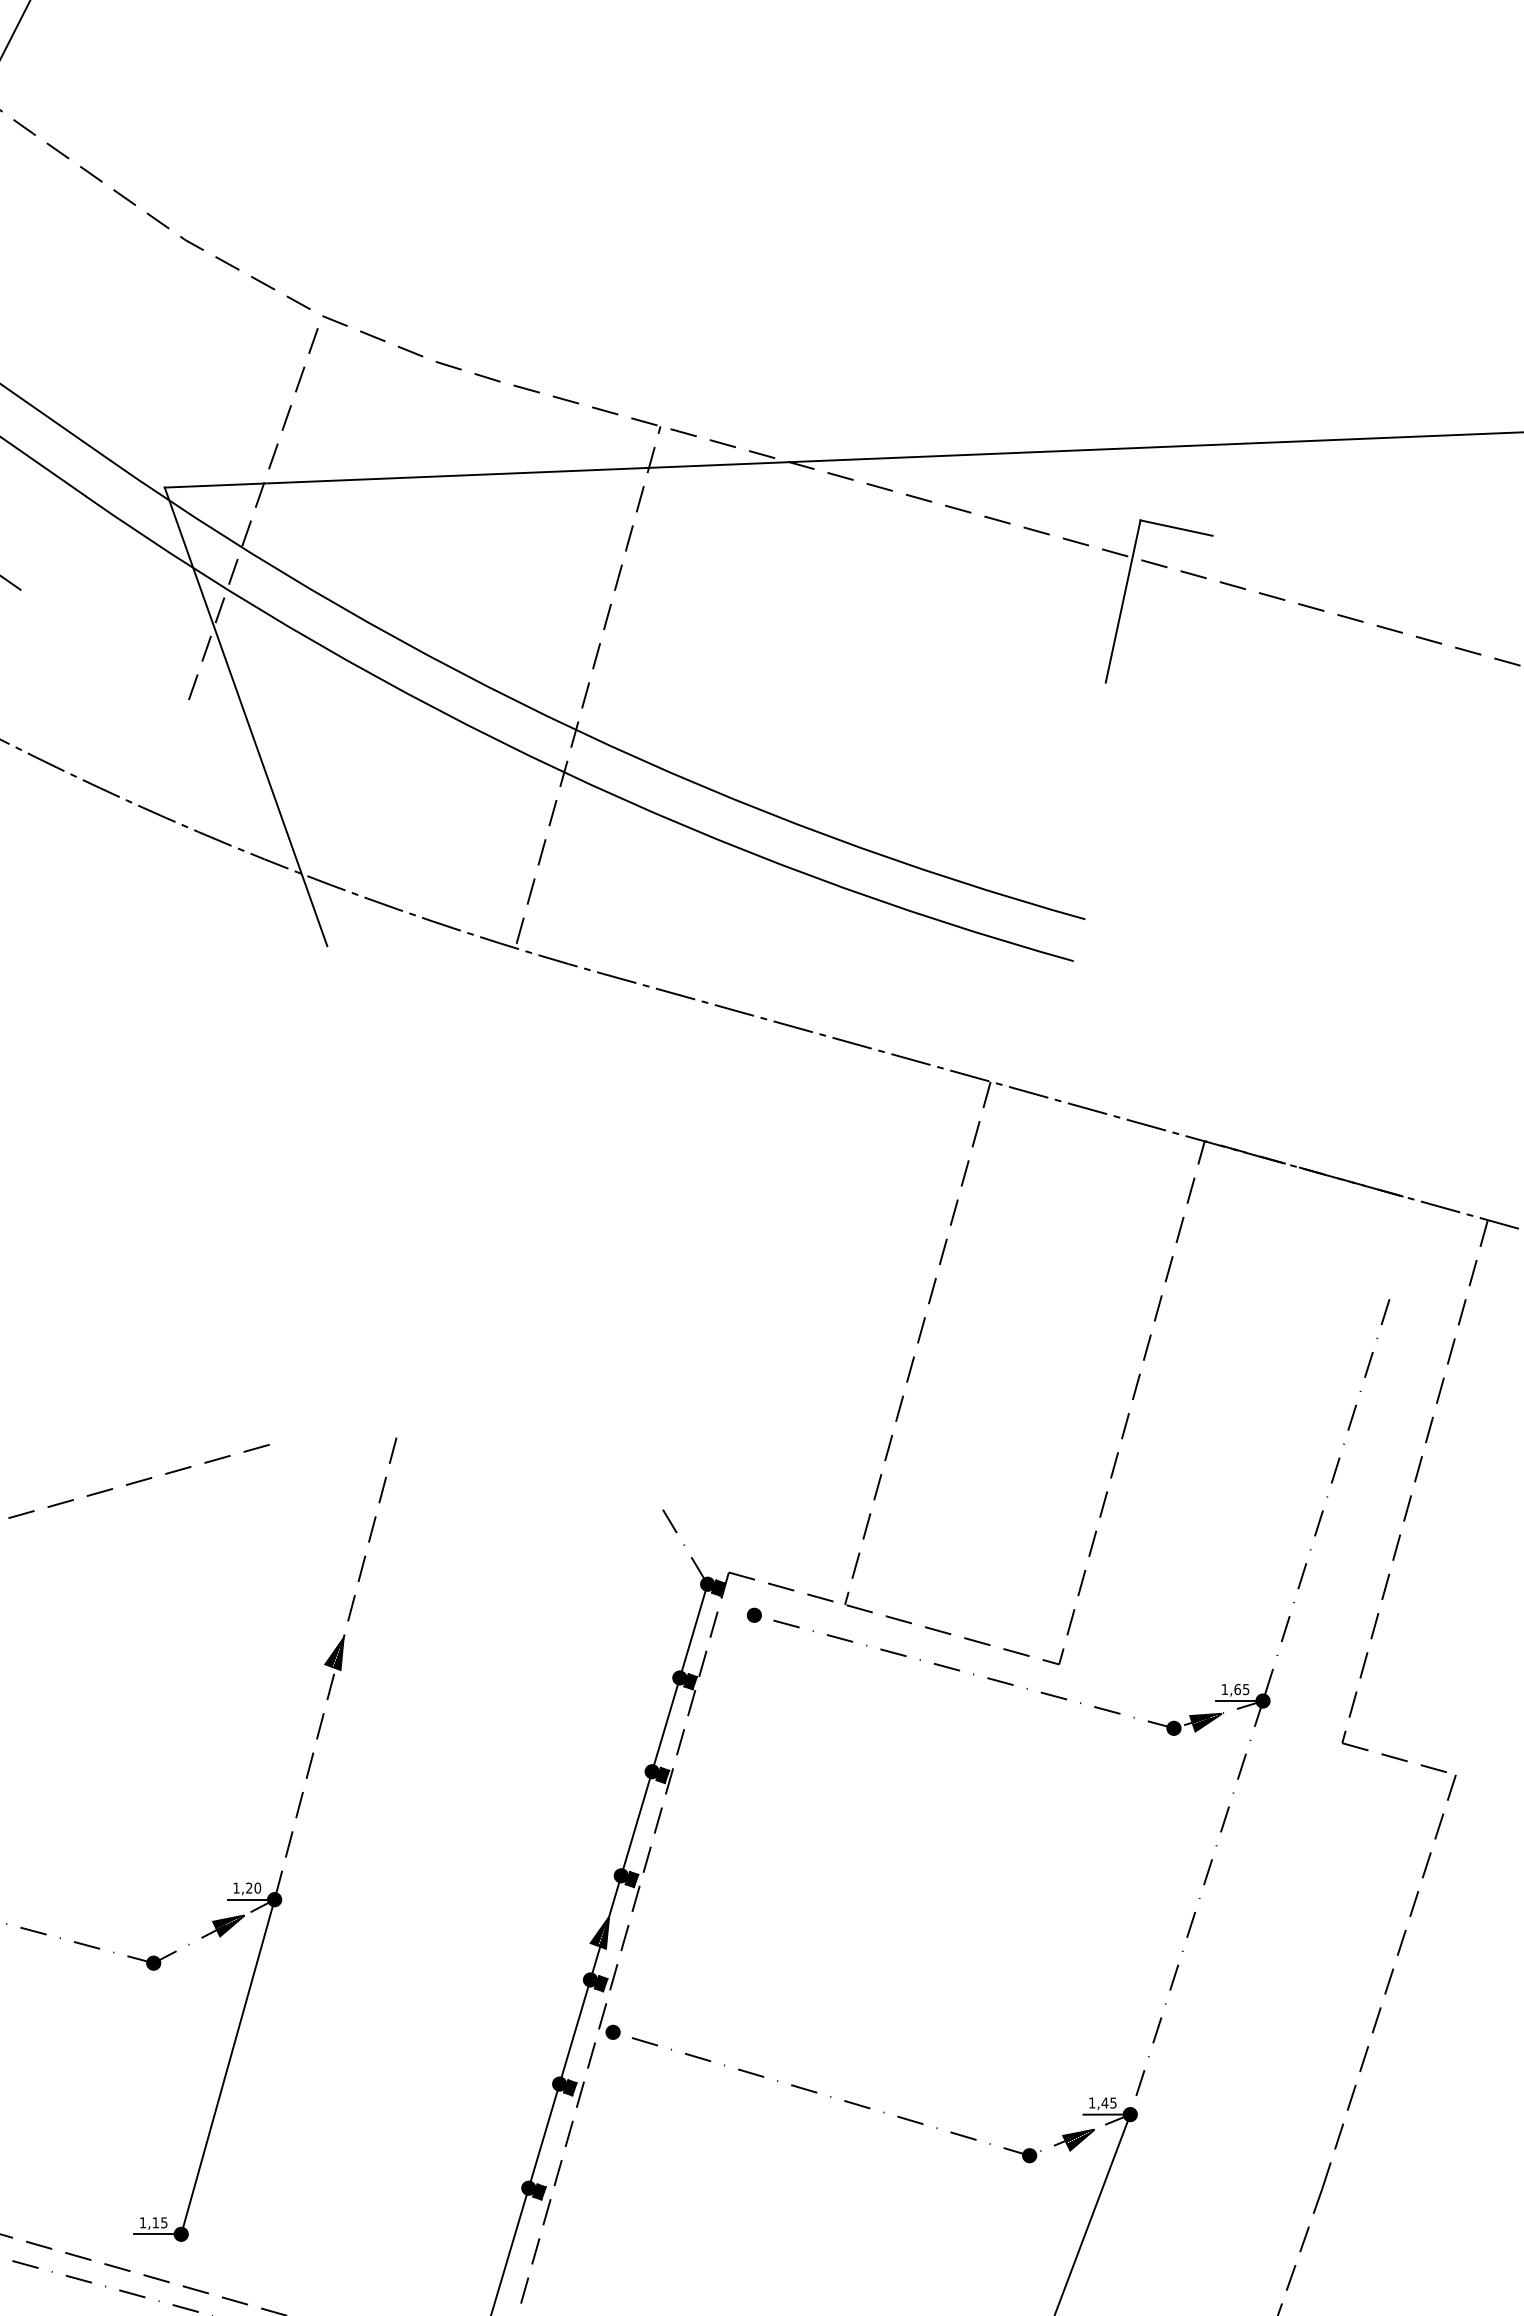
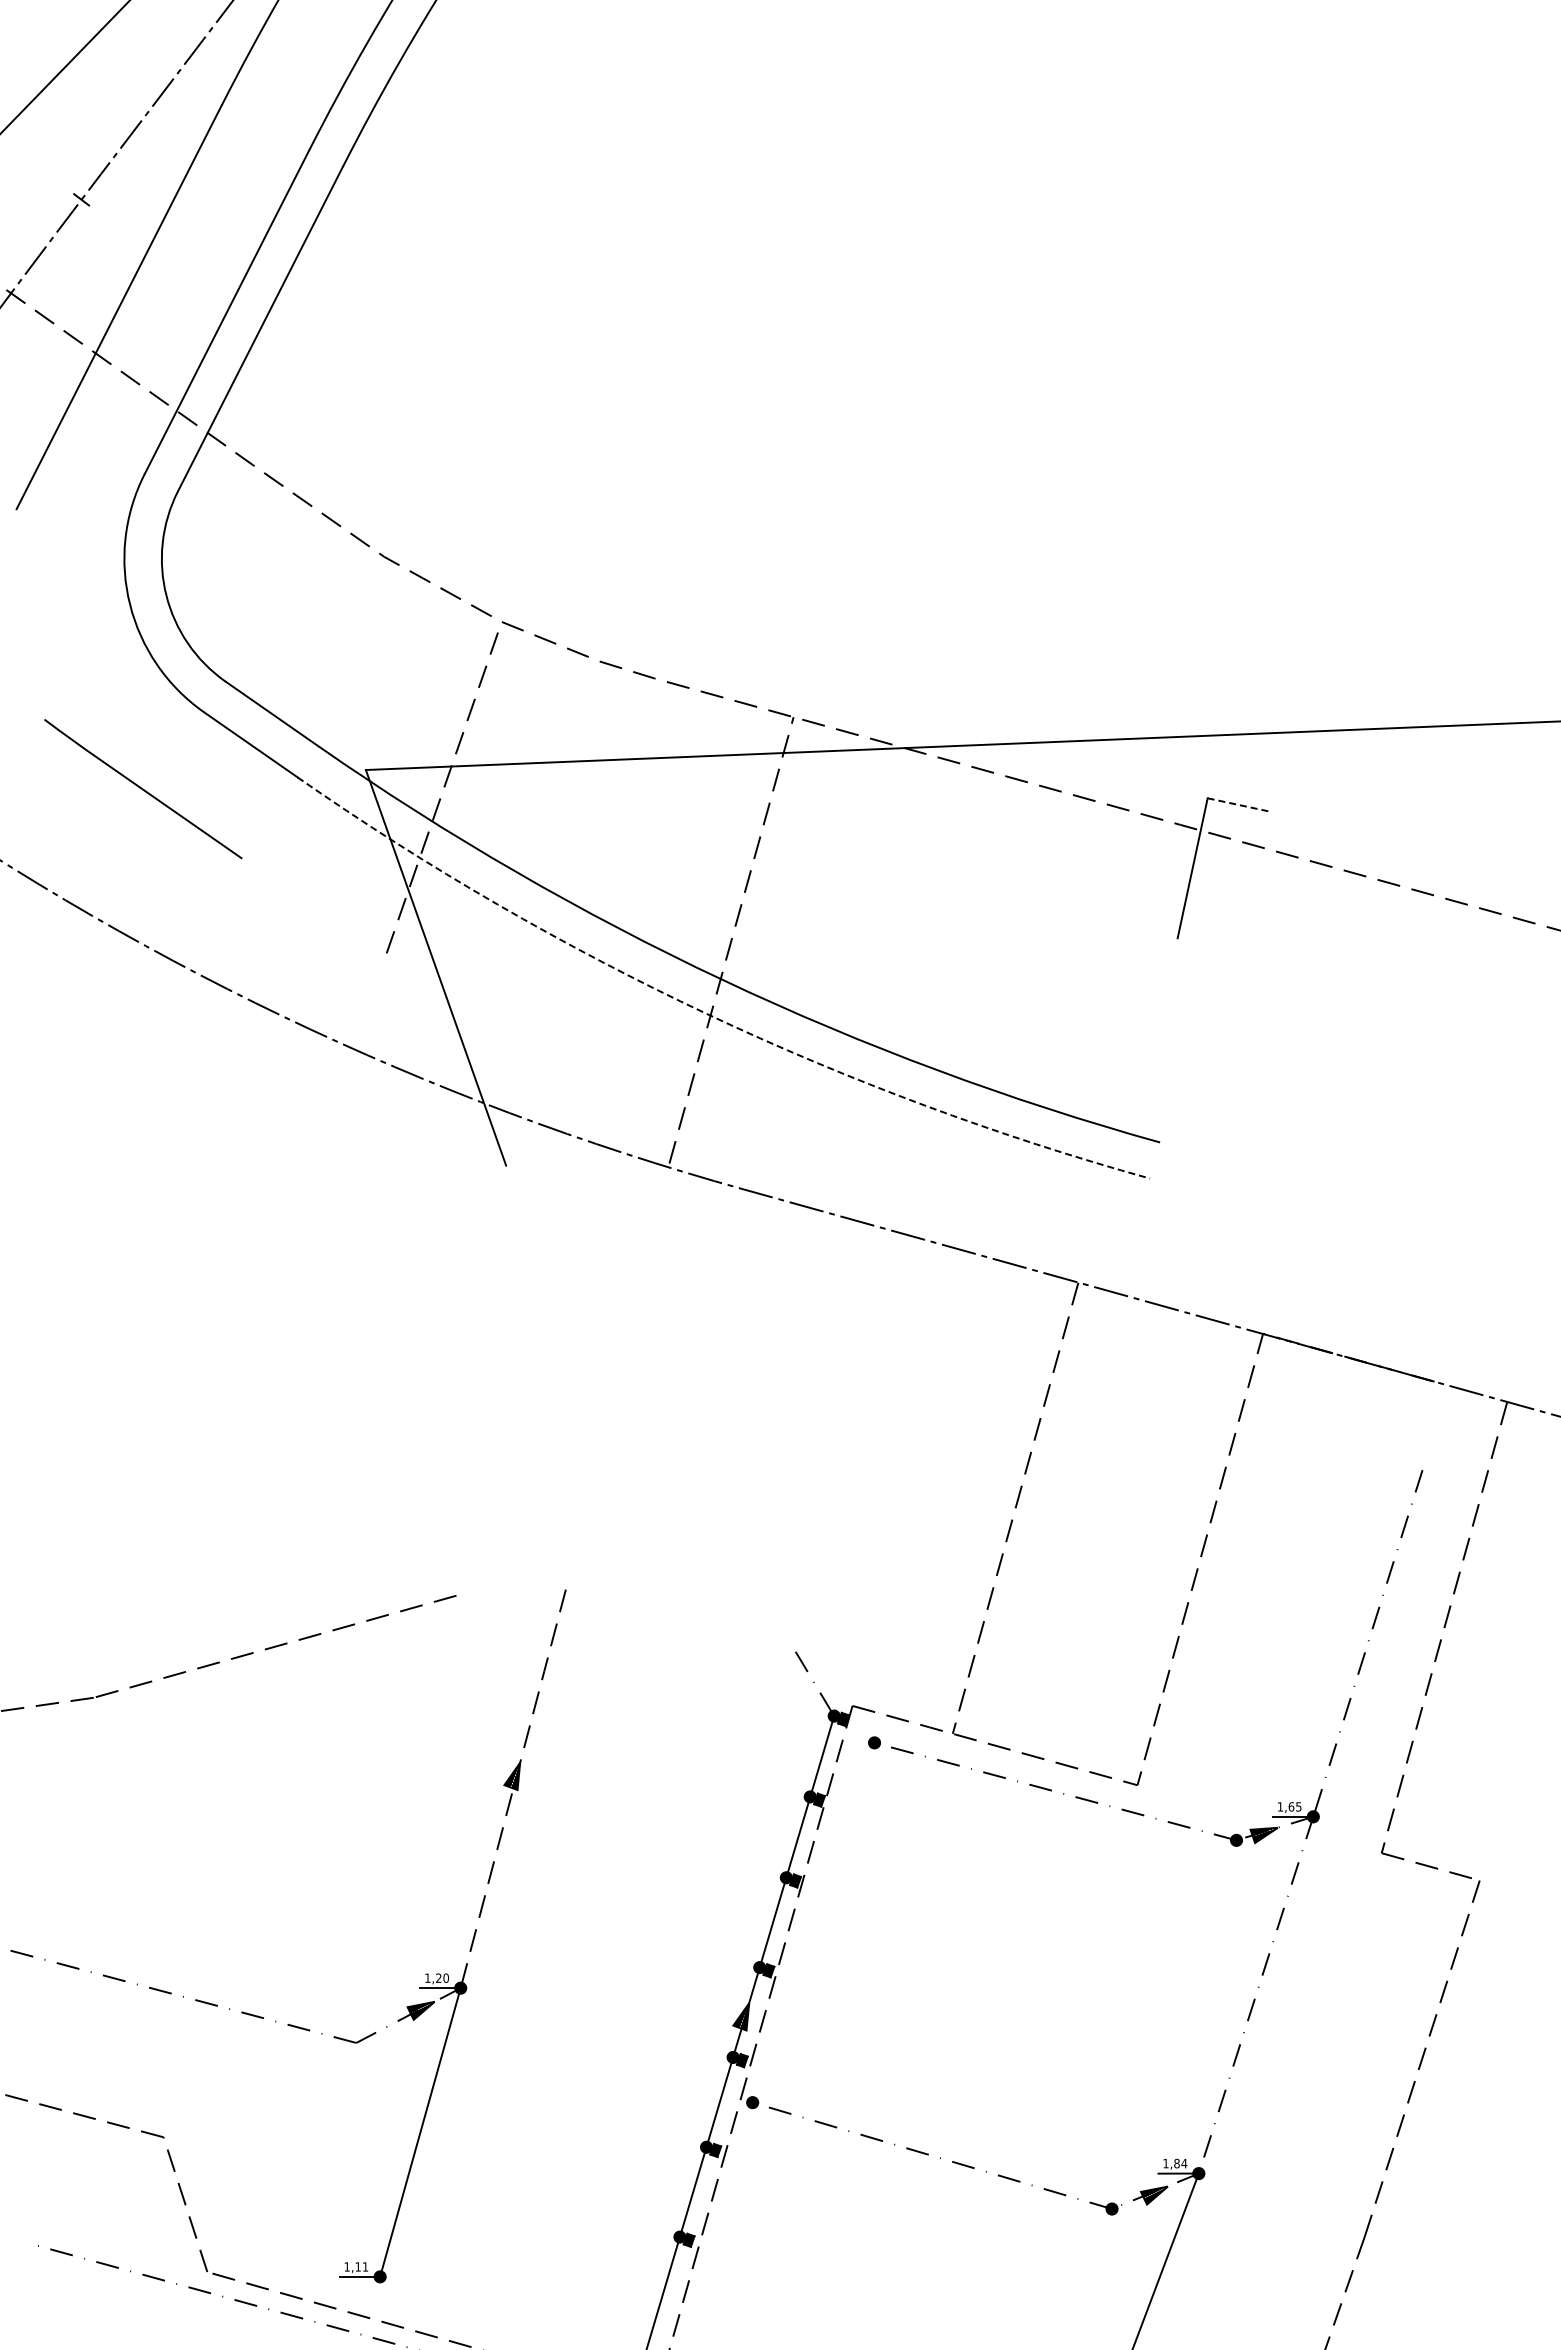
line: (1176, 527) -> (1238, 804), solid -> dashed
arc: (559, 769) -> (706, 1013), solid -> dashed
fill: (152, 1962) -> (355, 2042), removed
text: (1109, 2102) -> (1180, 2163), 1,45 -> 1,84
text: (164, 2222) -> (365, 2266), 1,15 -> 1,11

